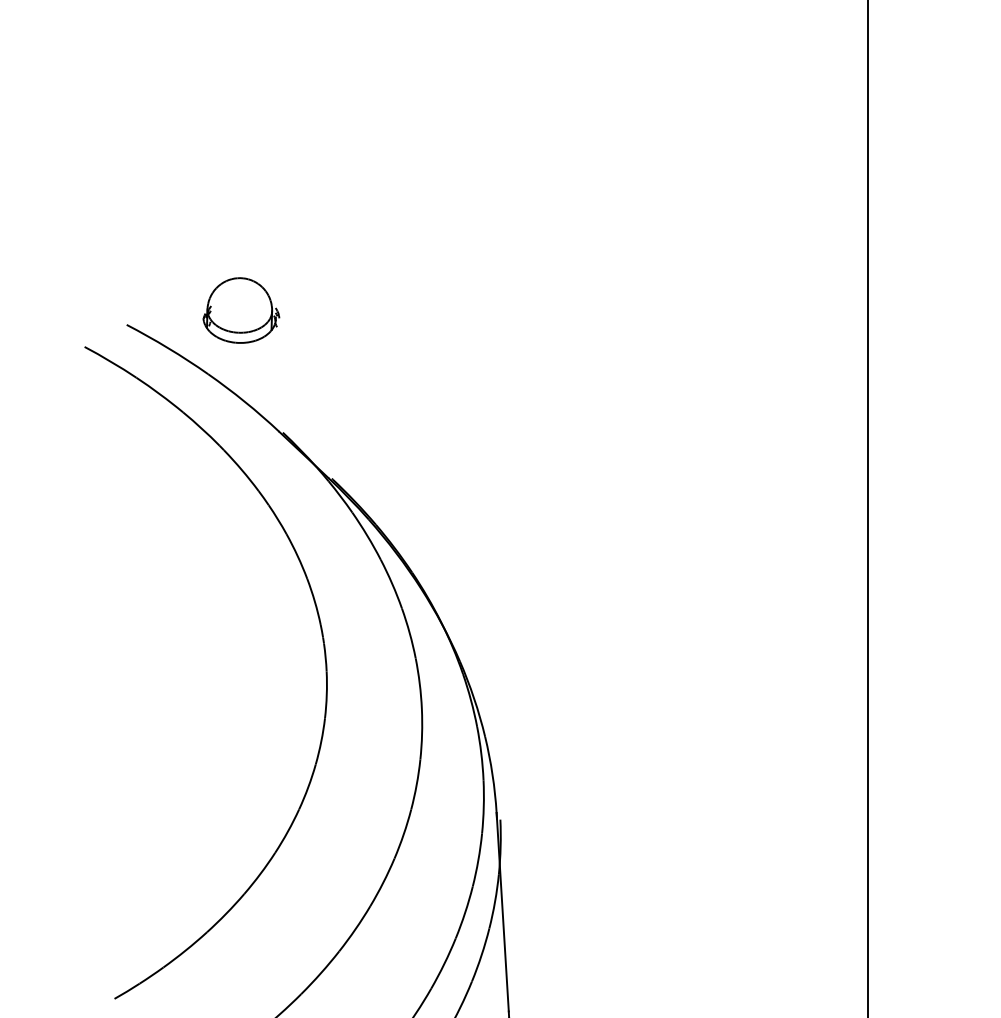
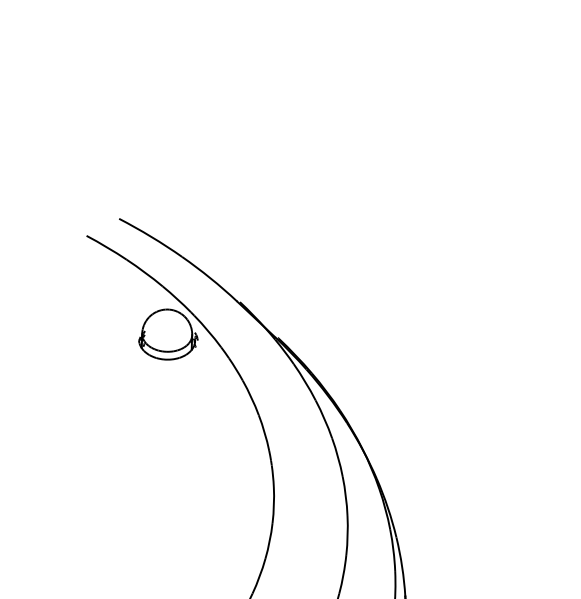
part: (241, 310) -> (168, 334), moved

